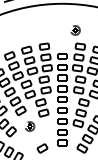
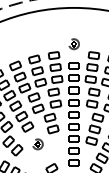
part: (75, 30) -> (74, 44), moved

